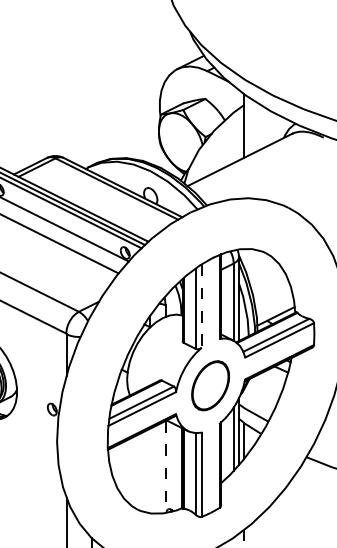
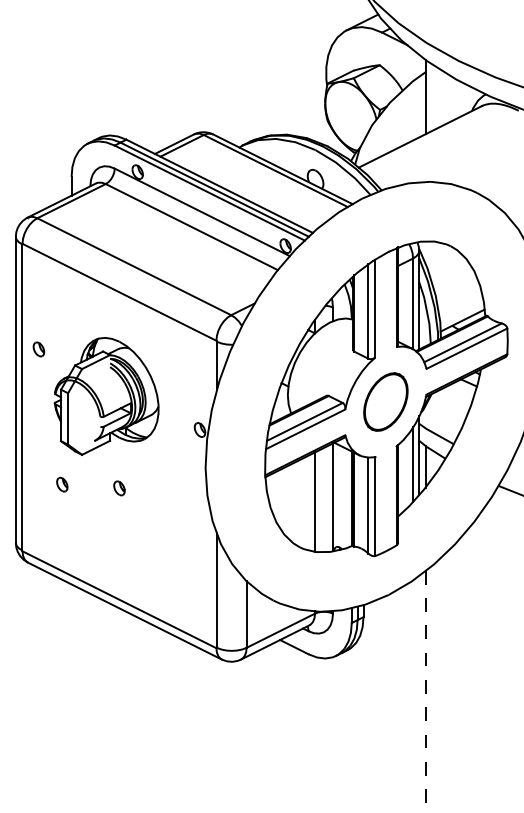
line: (201, 306) -> (375, 308), dashed -> solid
line: (165, 467) -> (332, 497), dashed -> solid
line: (150, 470) -> (315, 501), added

